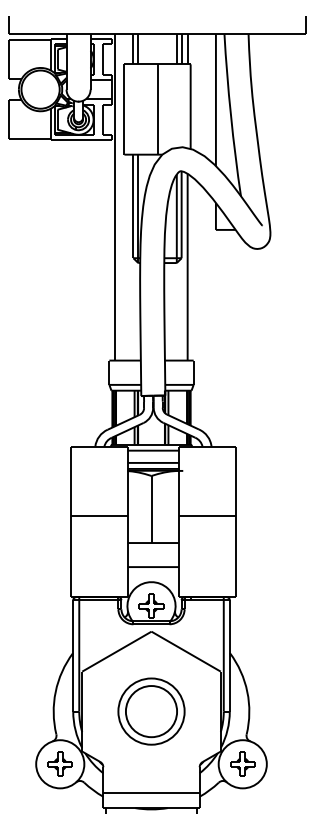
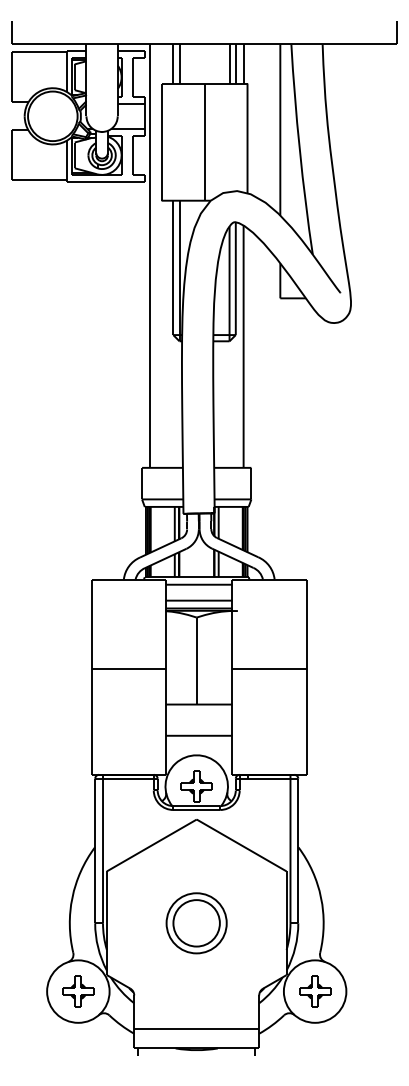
part: (151, 711) -> (196, 923), size x0.7

